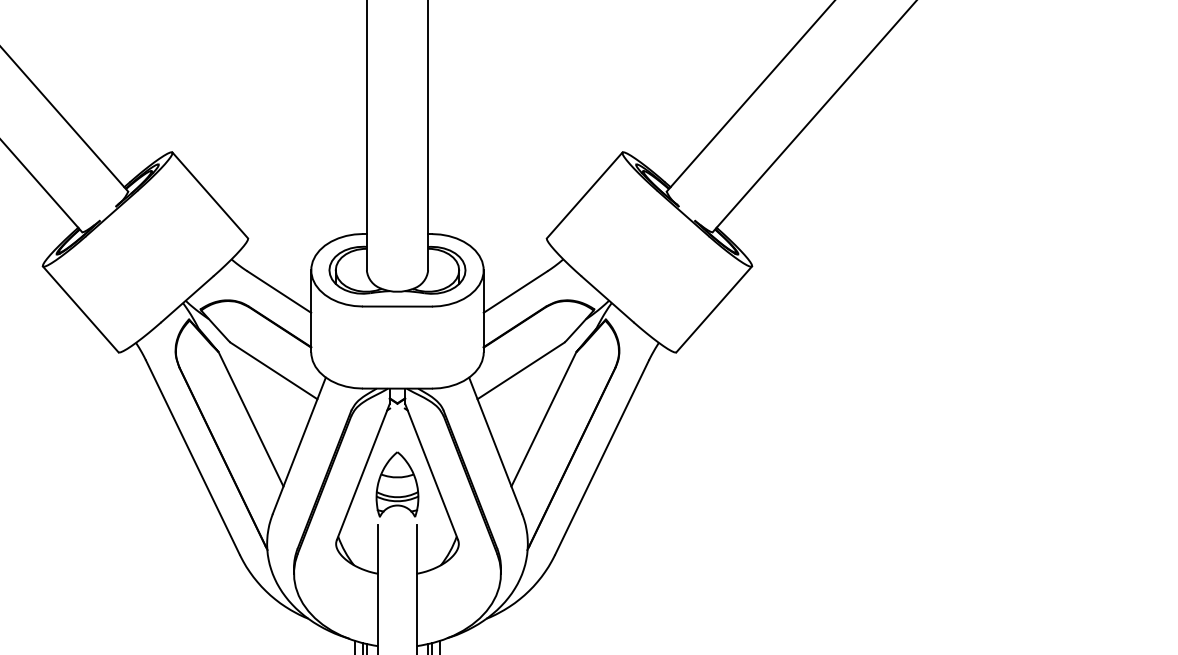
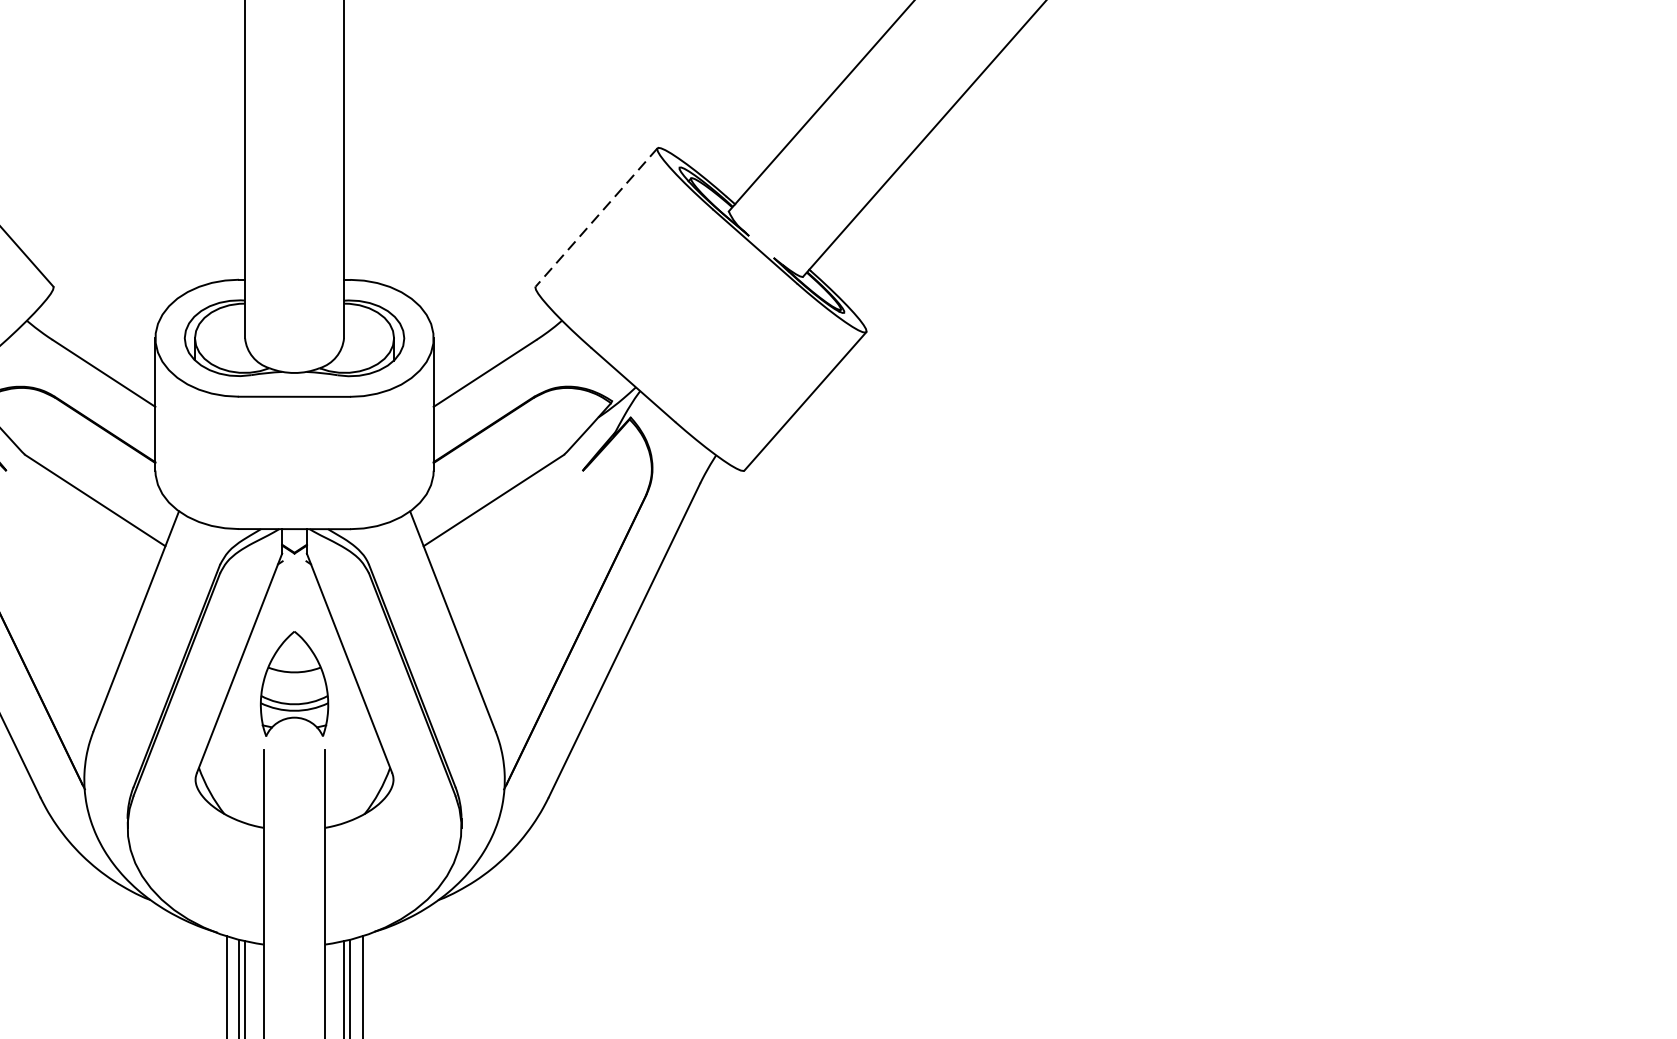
line: (584, 195) -> (596, 217), solid -> dashed
line: (250, 419) -> (57, 578), removed
line: (543, 419) -> (530, 578), removed

